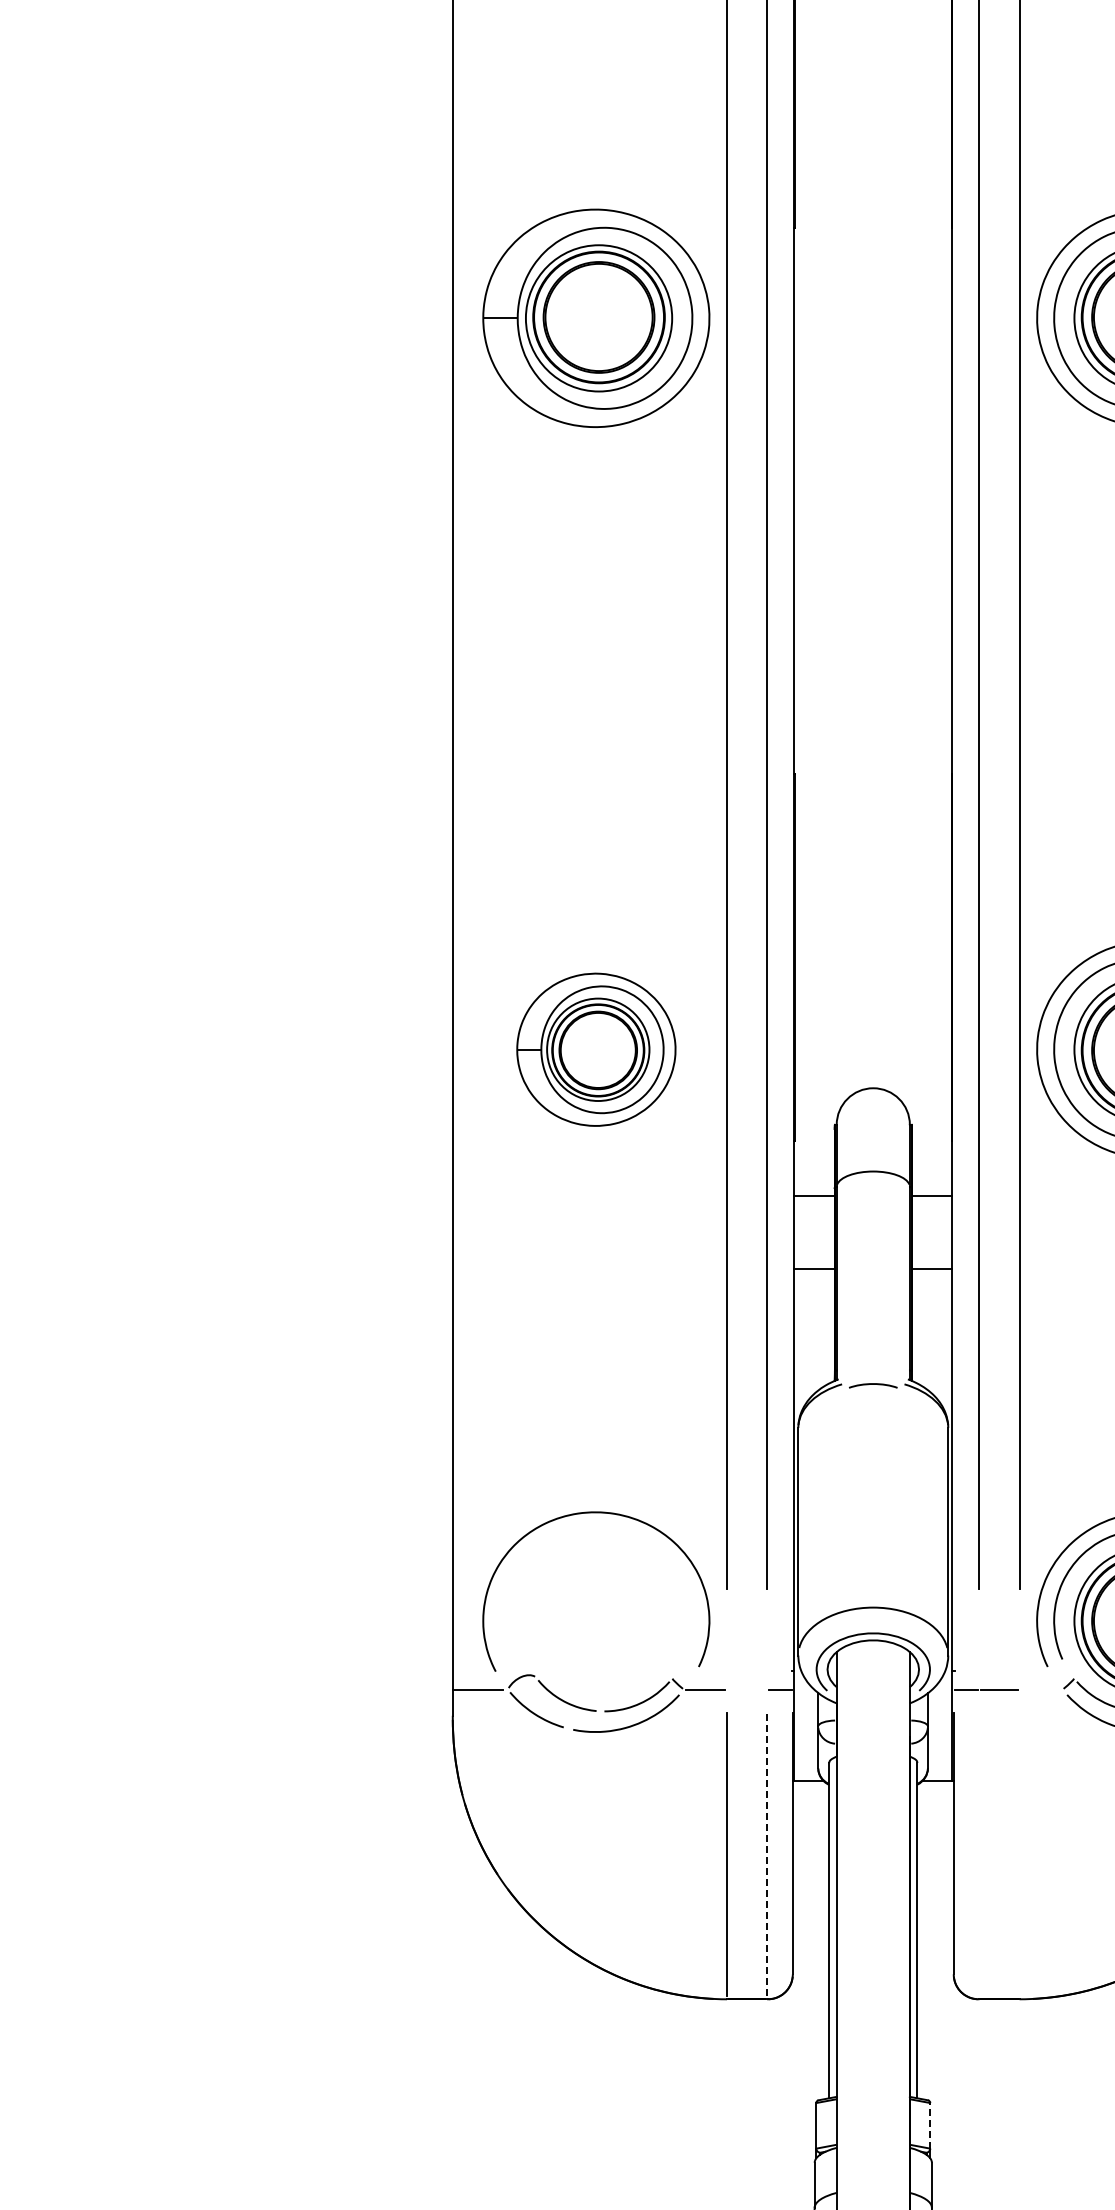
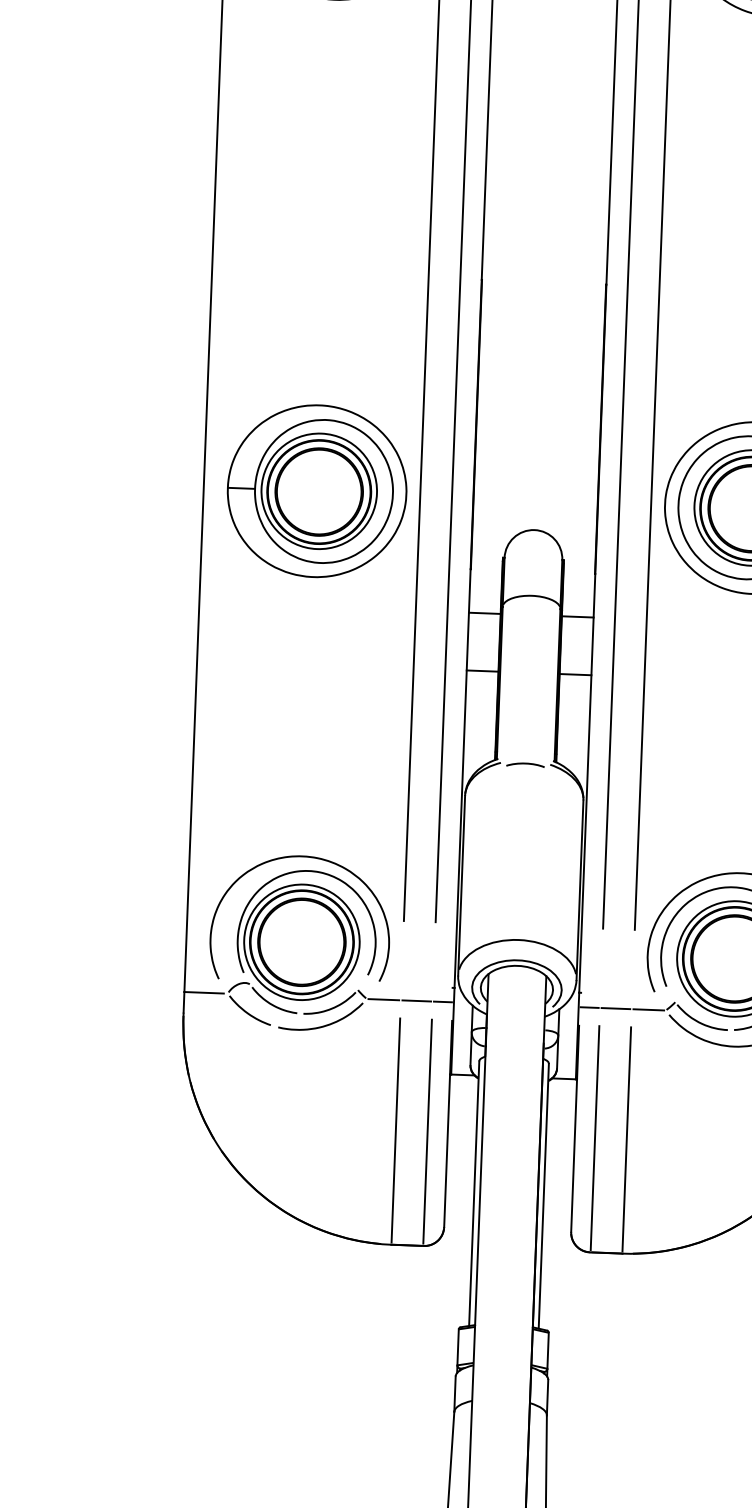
part: (596, 1049) -> (317, 491), size x1.43
part: (604, 1612) -> (306, 935), added
line: (747, 1689) -> (417, 1000), added
line: (1040, 1689) -> (648, 1009), added
line: (767, 1854) -> (427, 1131), dashed -> solid
line: (979, 1854) -> (595, 1138), added
line: (1019, 1854) -> (626, 1139), added
line: (930, 2125) -> (548, 1350), dashed -> solid

